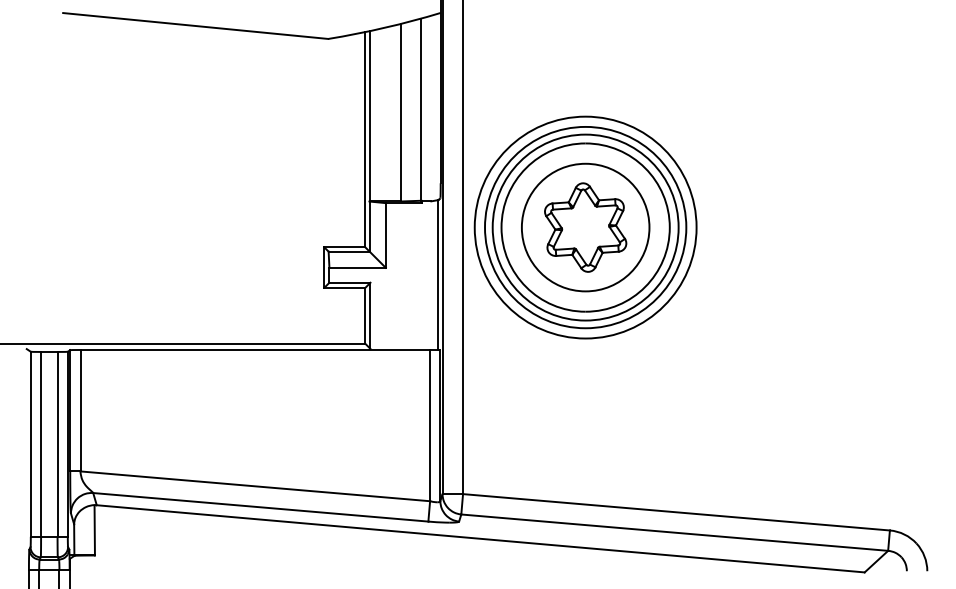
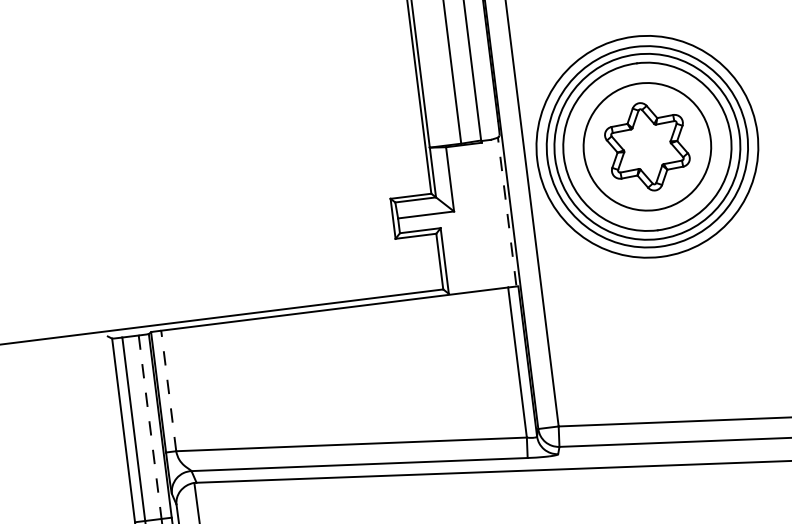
line: (438, 273) -> (507, 210), solid -> dashed
line: (80, 410) -> (168, 390), solid -> dashed
line: (57, 444) -> (150, 427), solid -> dashed

